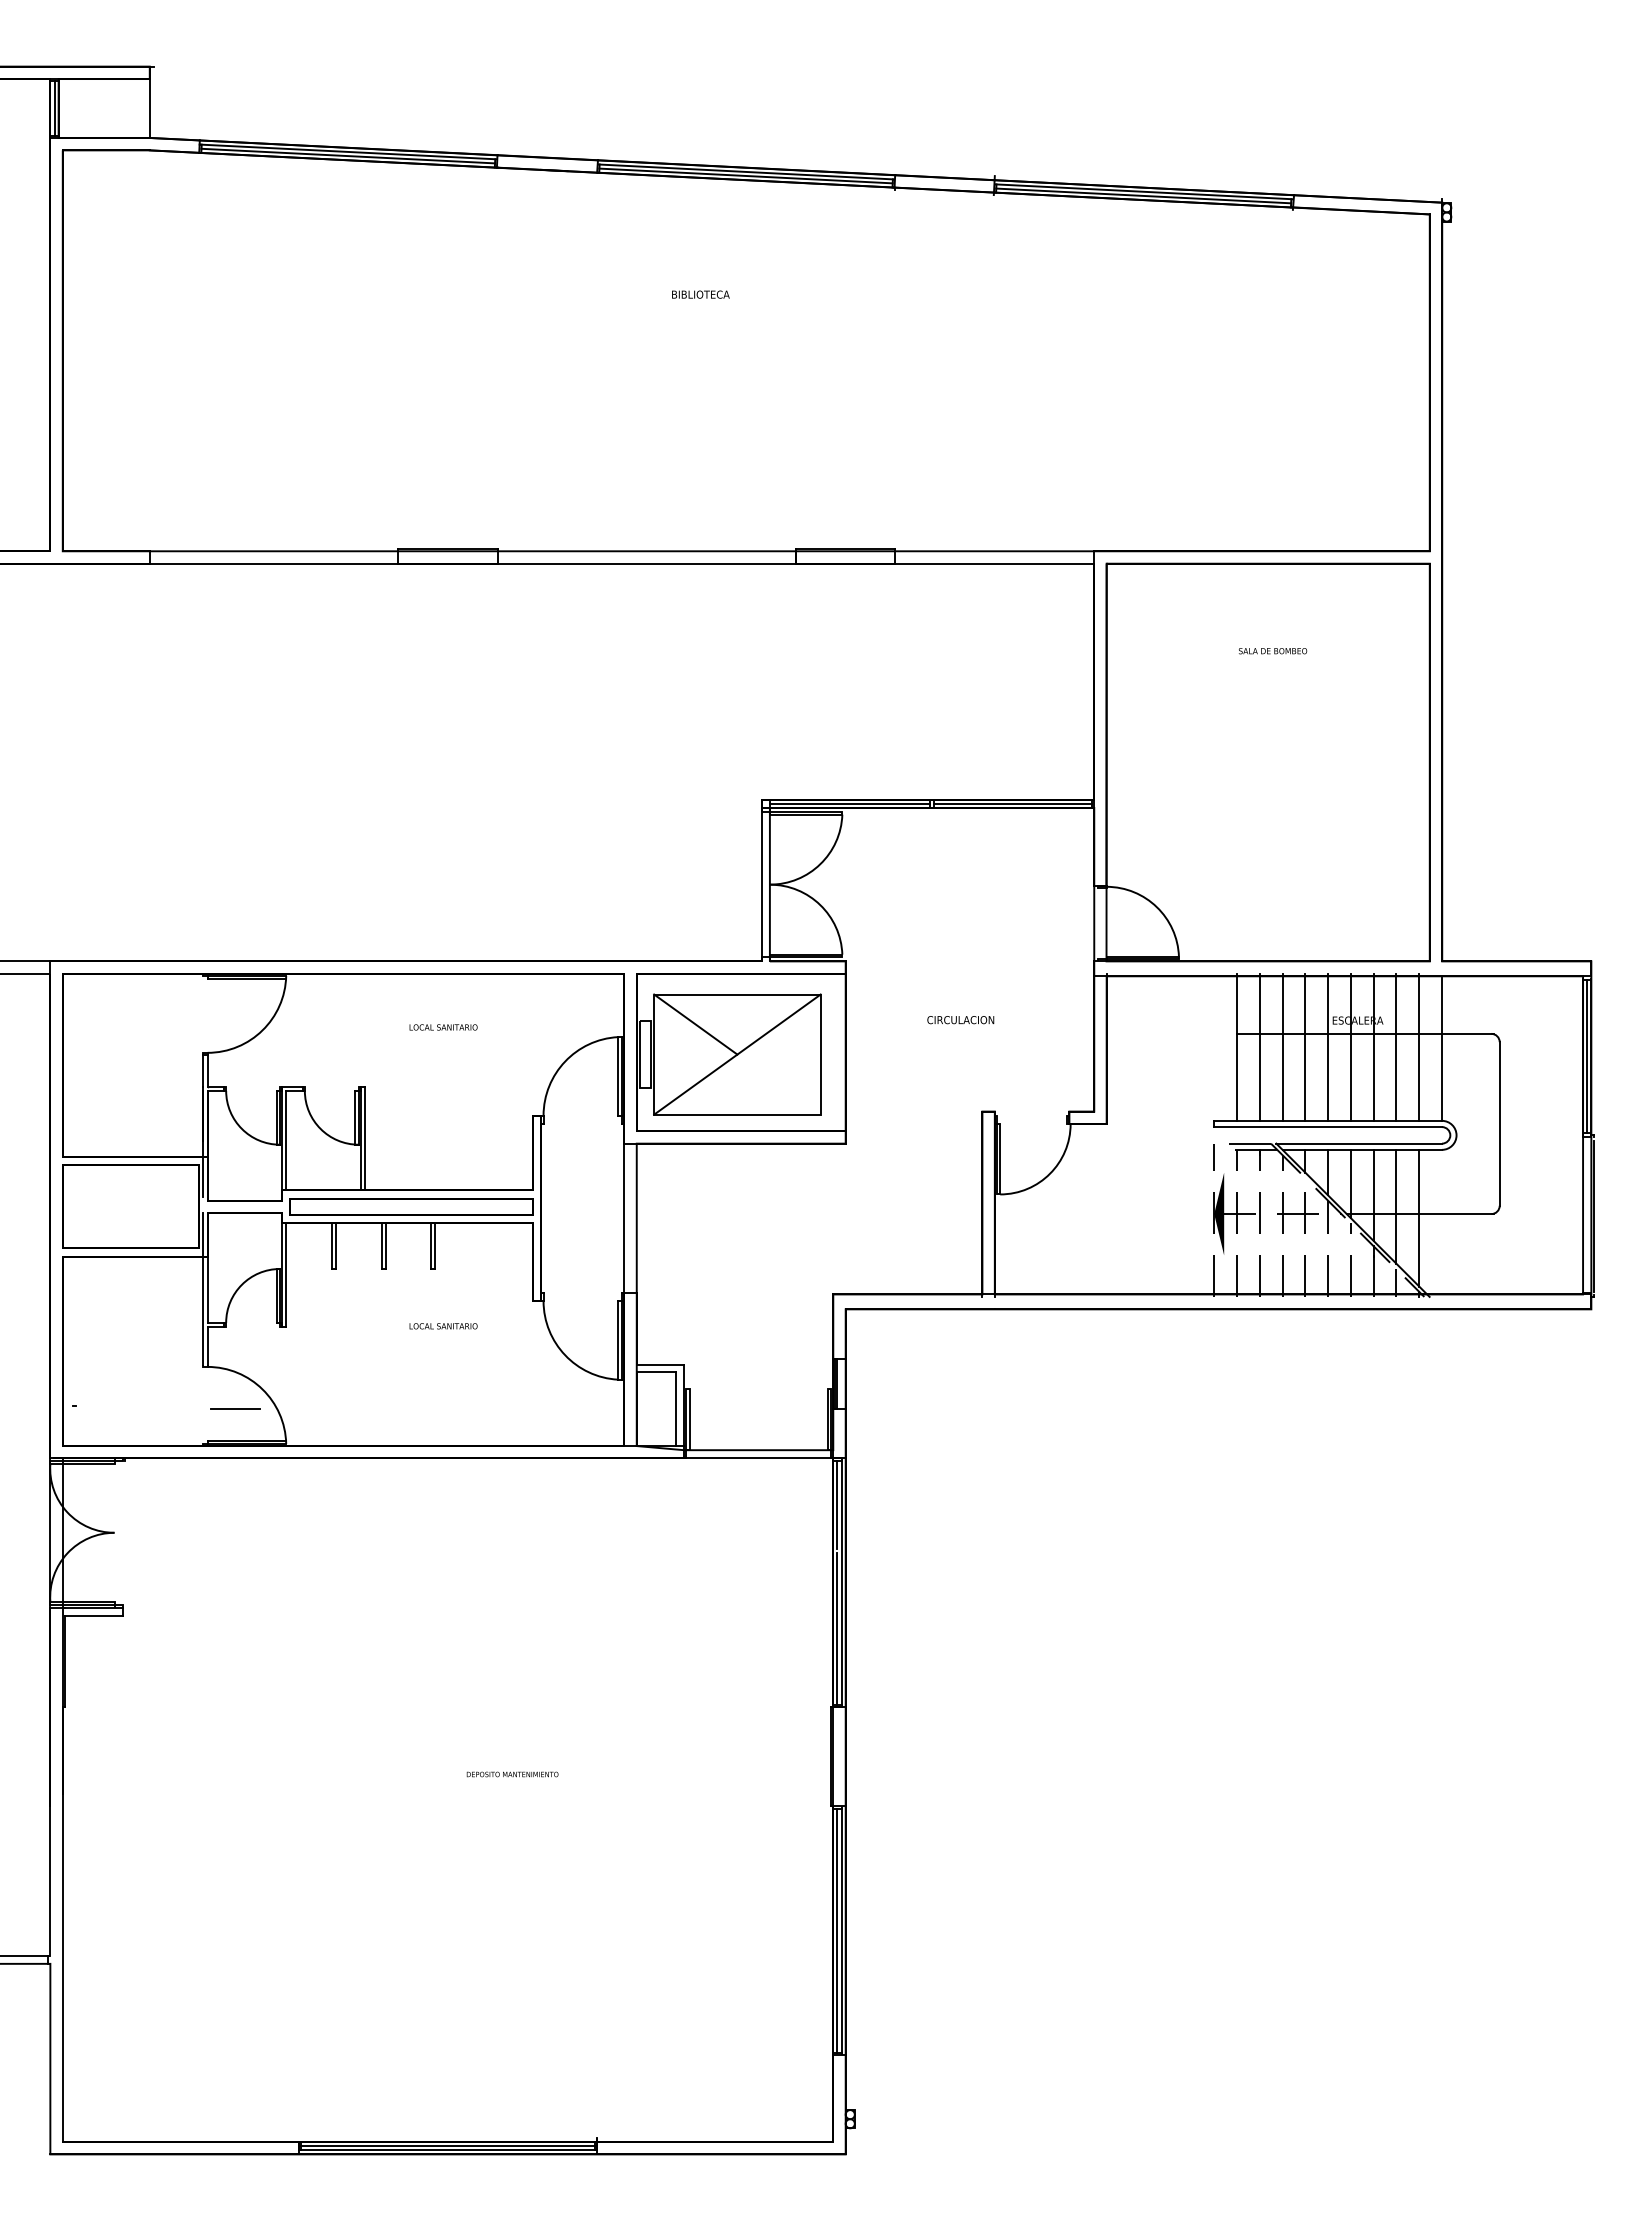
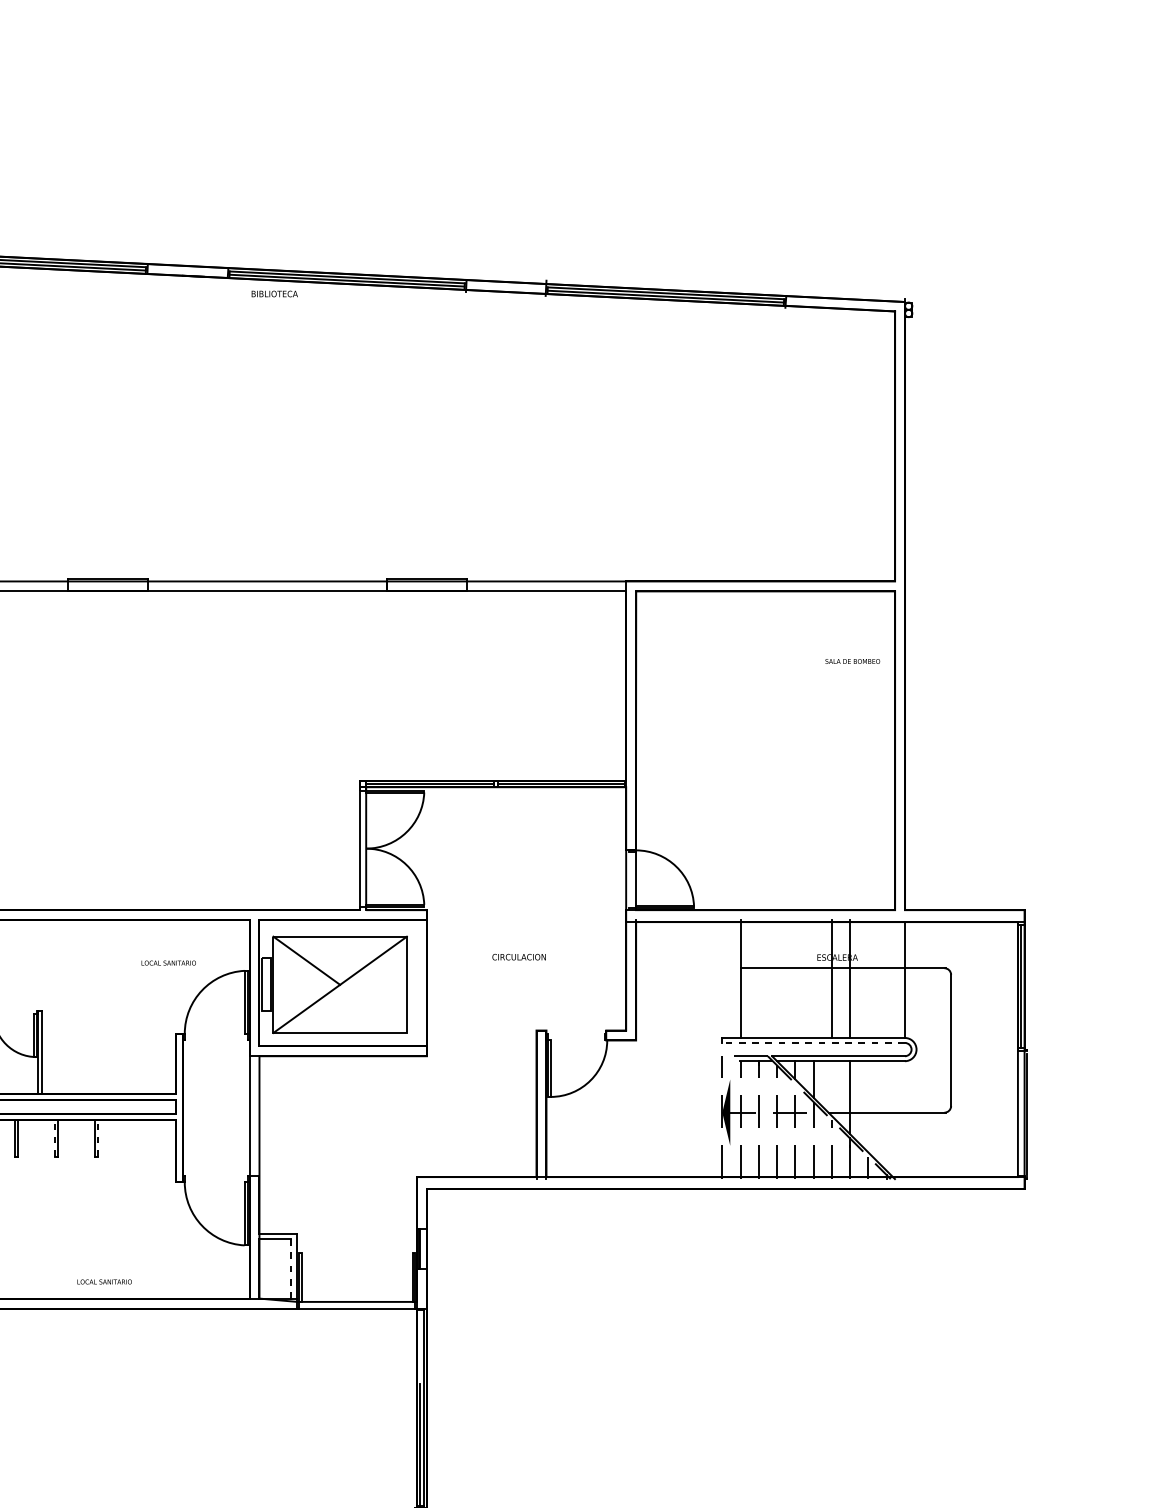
text: (700, 294) -> (274, 293), moved
text: (1273, 651) -> (853, 661), moved
text: (443, 1027) -> (168, 963), moved
line: (1259, 1046) -> (758, 978), removed
line: (1282, 1046) -> (777, 978), removed
line: (1305, 1046) -> (795, 978), removed
line: (1328, 1046) -> (813, 978), removed
line: (1396, 1046) -> (868, 978), removed
line: (1419, 1046) -> (886, 978), removed
line: (1328, 1127) -> (813, 1043), solid -> dashed
line: (1350, 1183) -> (831, 1088), removed
line: (1396, 1206) -> (868, 1106), removed
line: (1419, 1217) -> (886, 1115), removed
line: (381, 1246) -> (54, 1138), solid -> dashed
line: (435, 1246) -> (98, 1138), solid -> dashed
text: (443, 1326) -> (104, 1282), moved
line: (675, 1409) -> (290, 1269), solid -> dashed
line: (837, 1504) -> (420, 1345), removed

